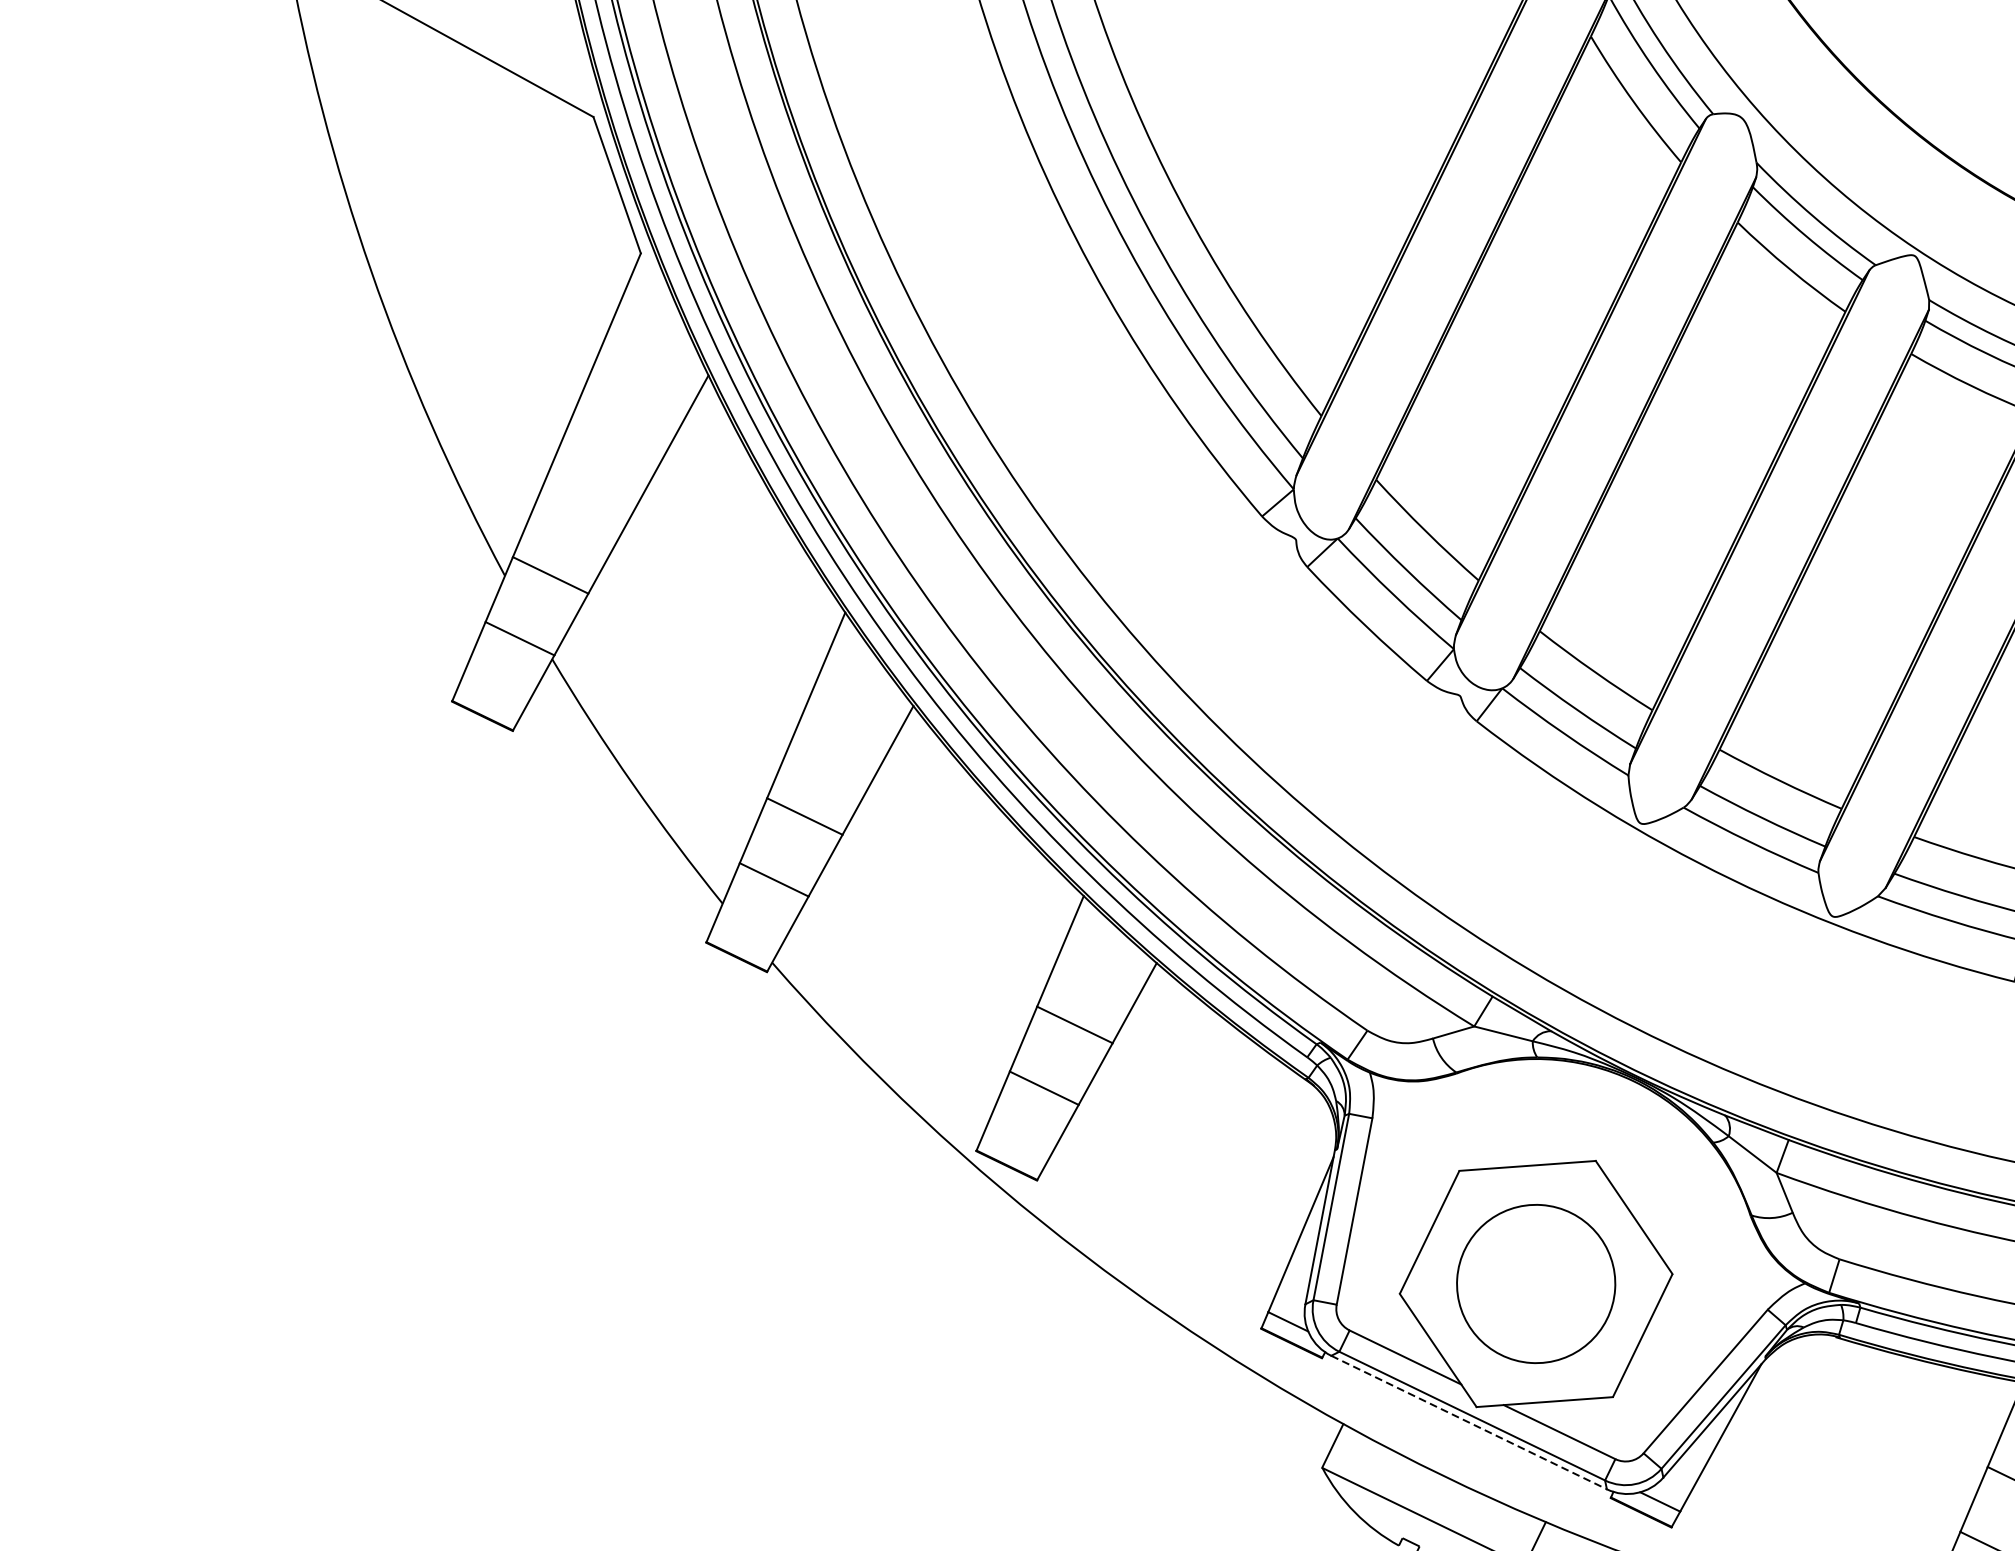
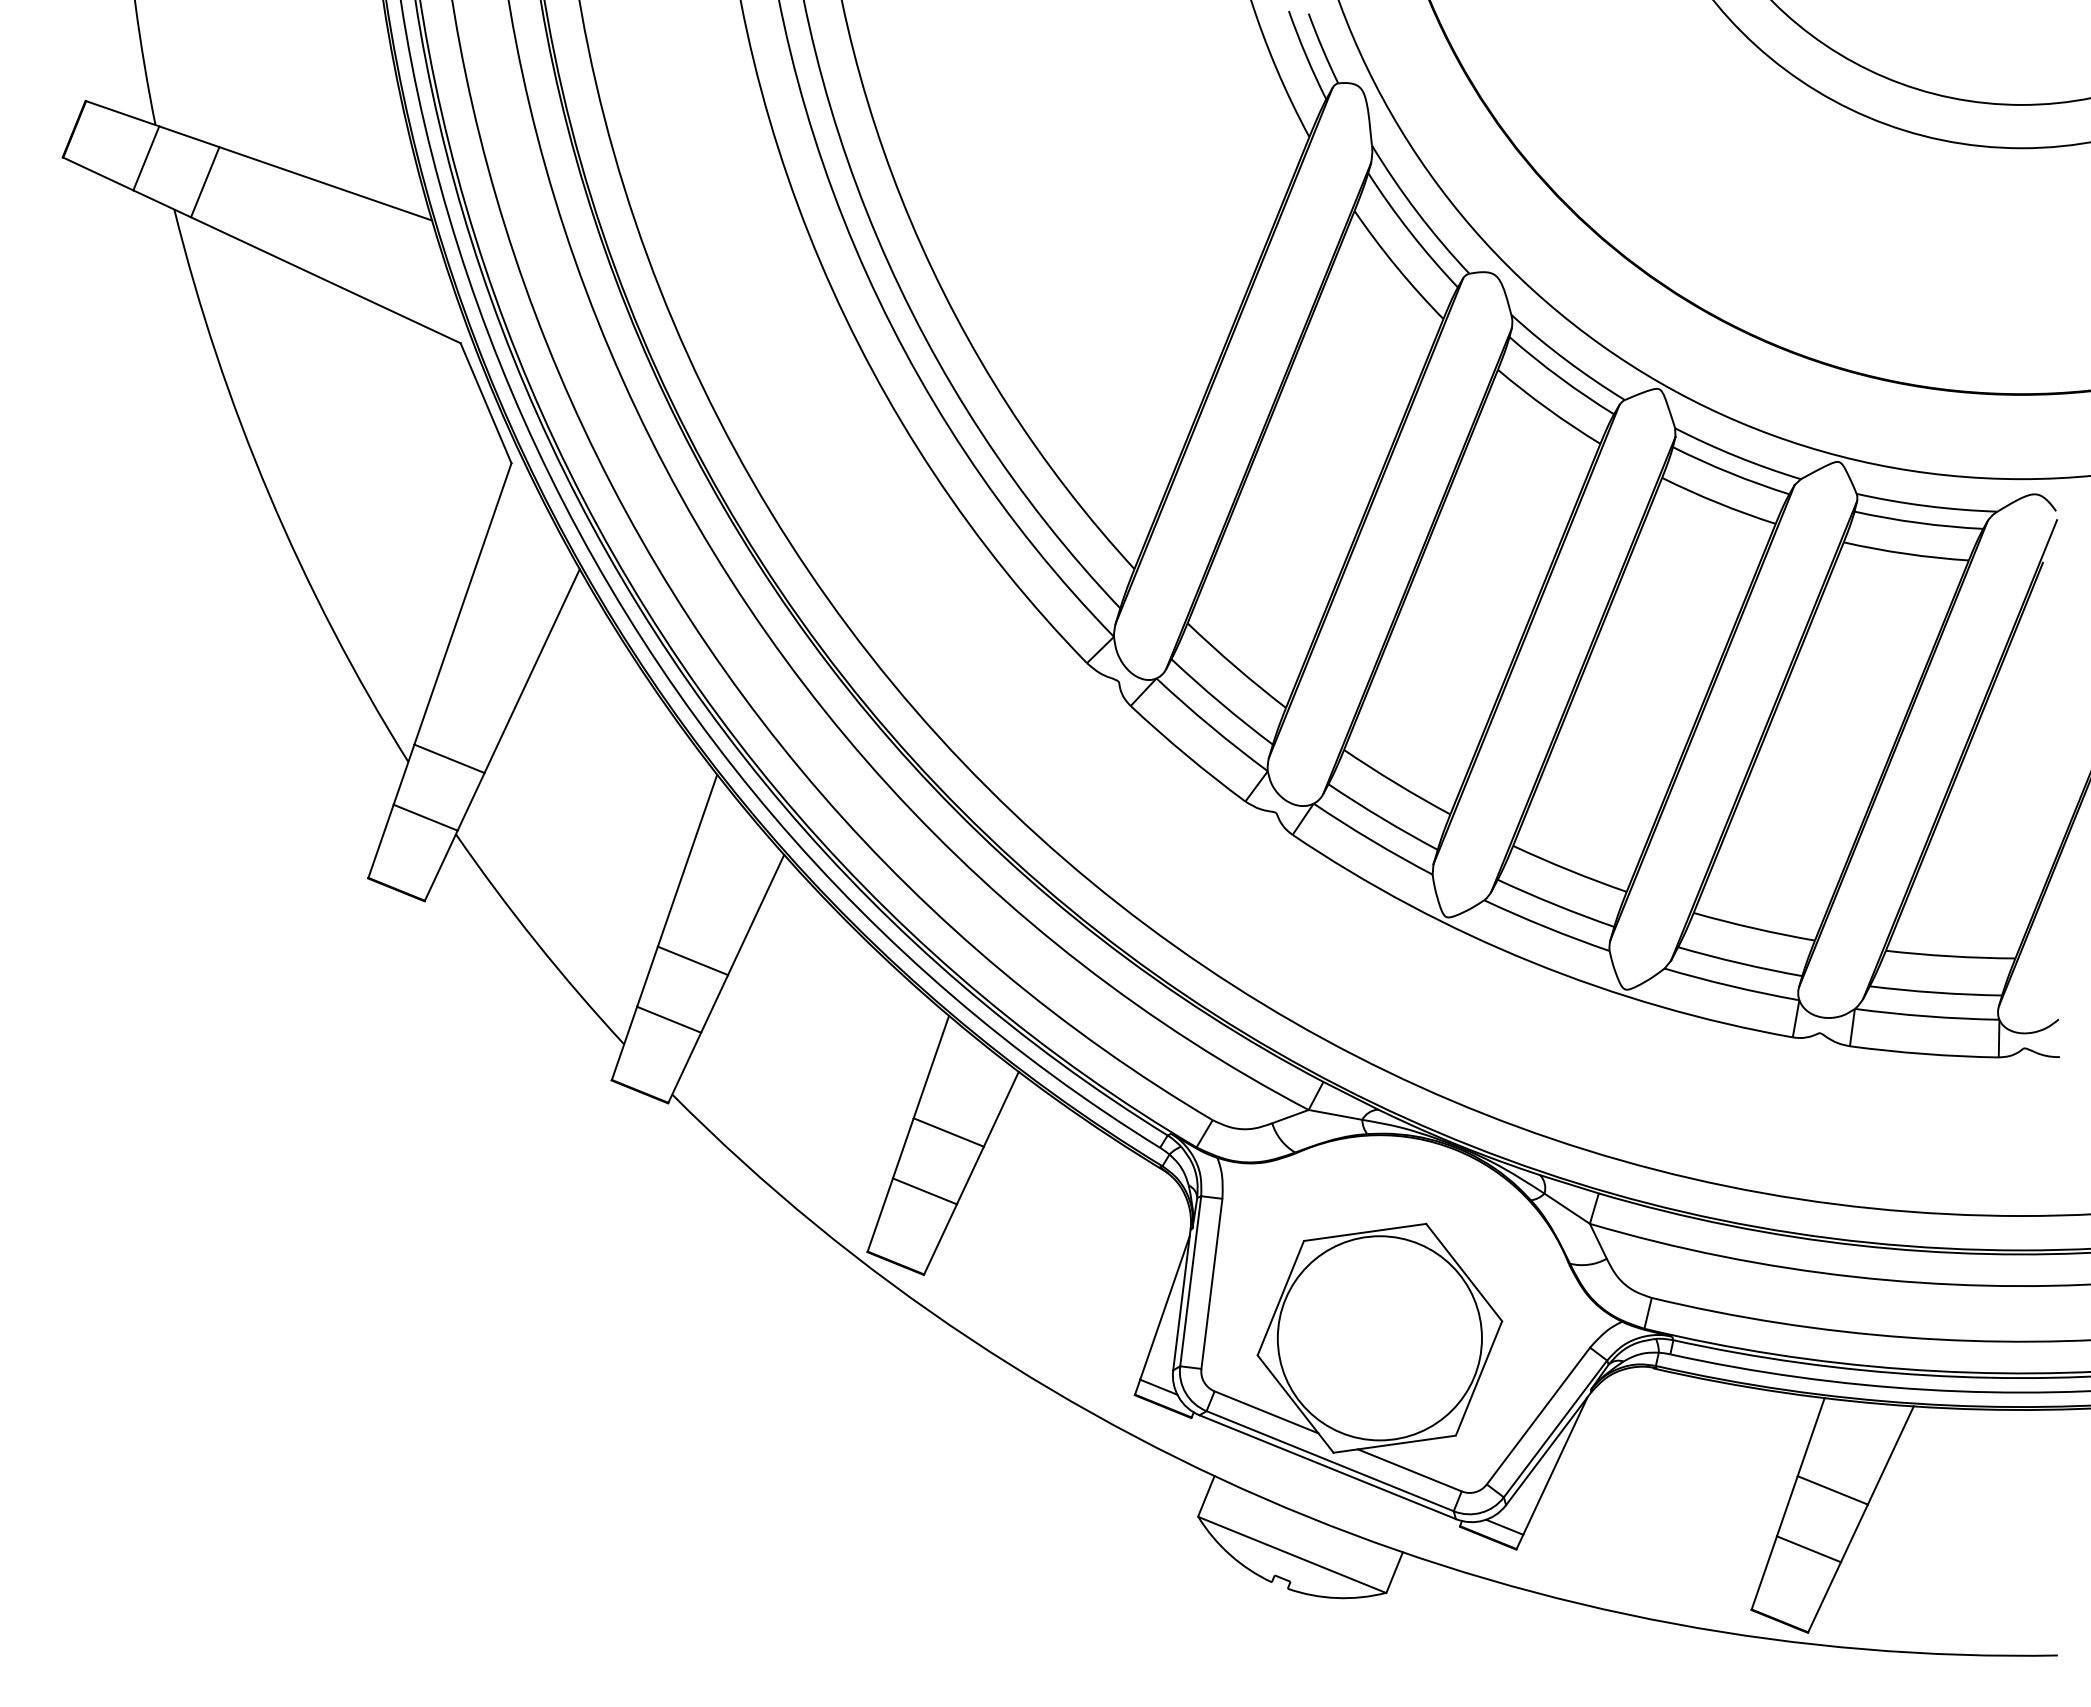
circle: (1535, 1284) -> (1379, 1338), size x1.43
line: (1469, 1422) -> (1328, 1467), dashed -> solid

